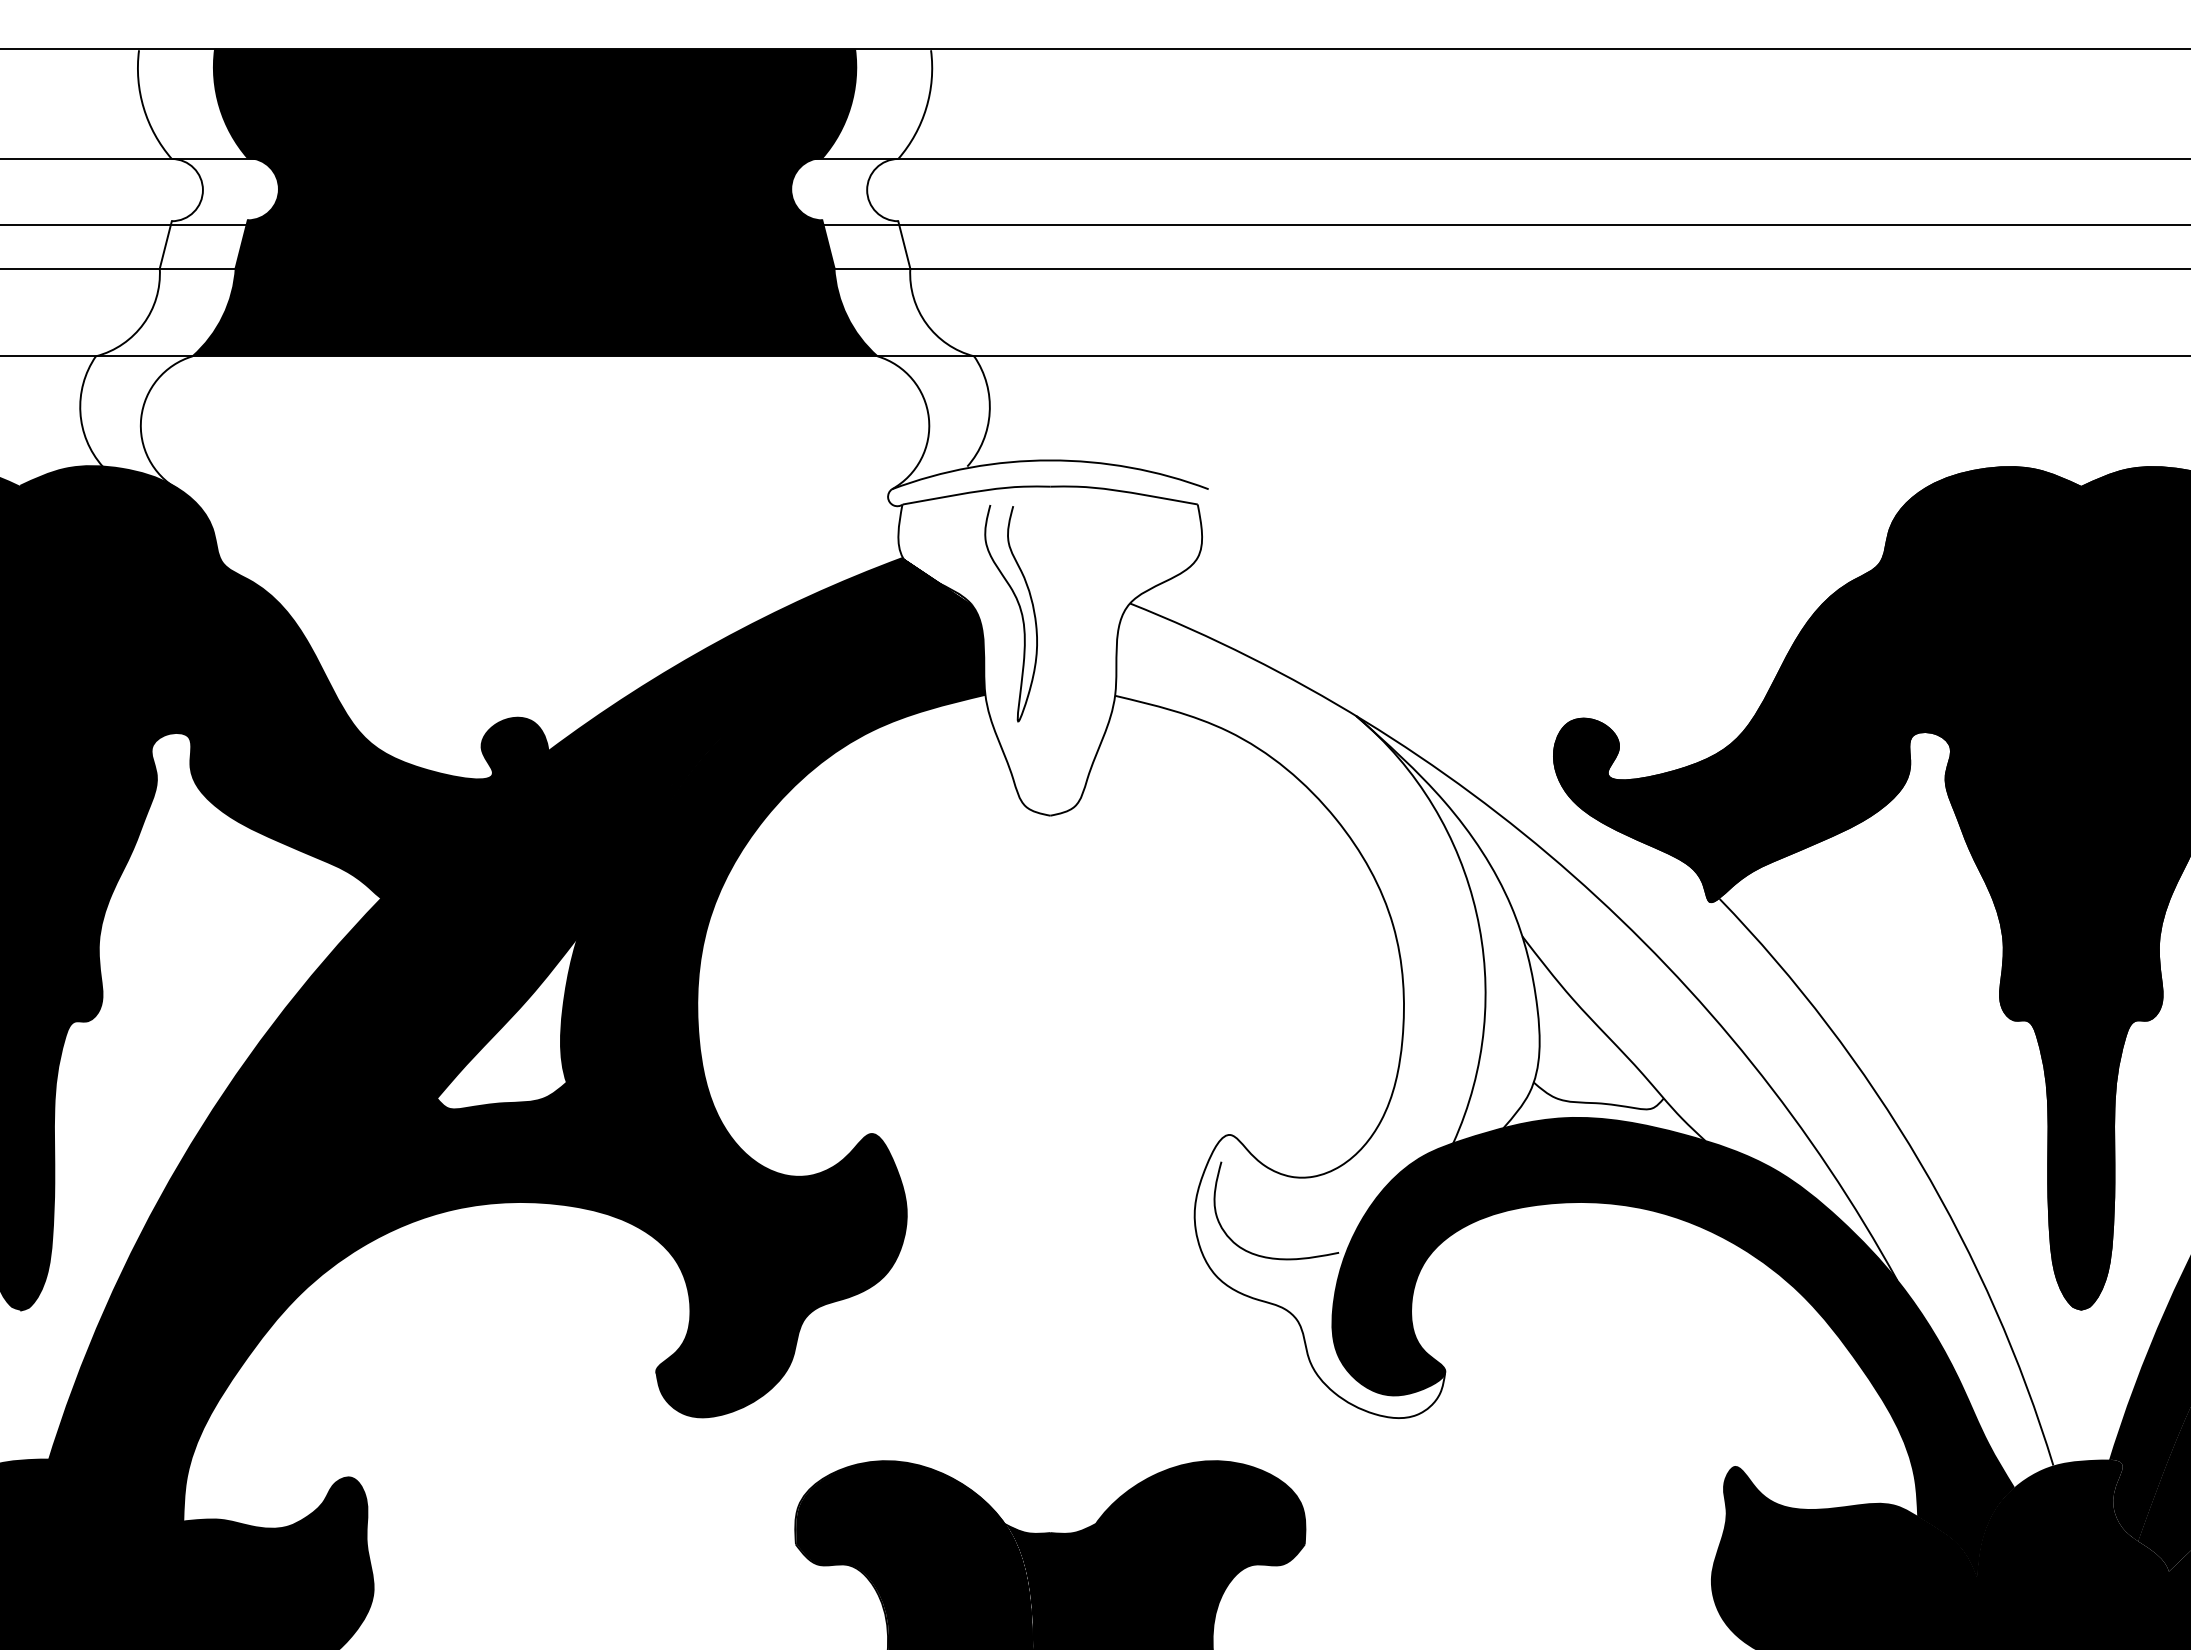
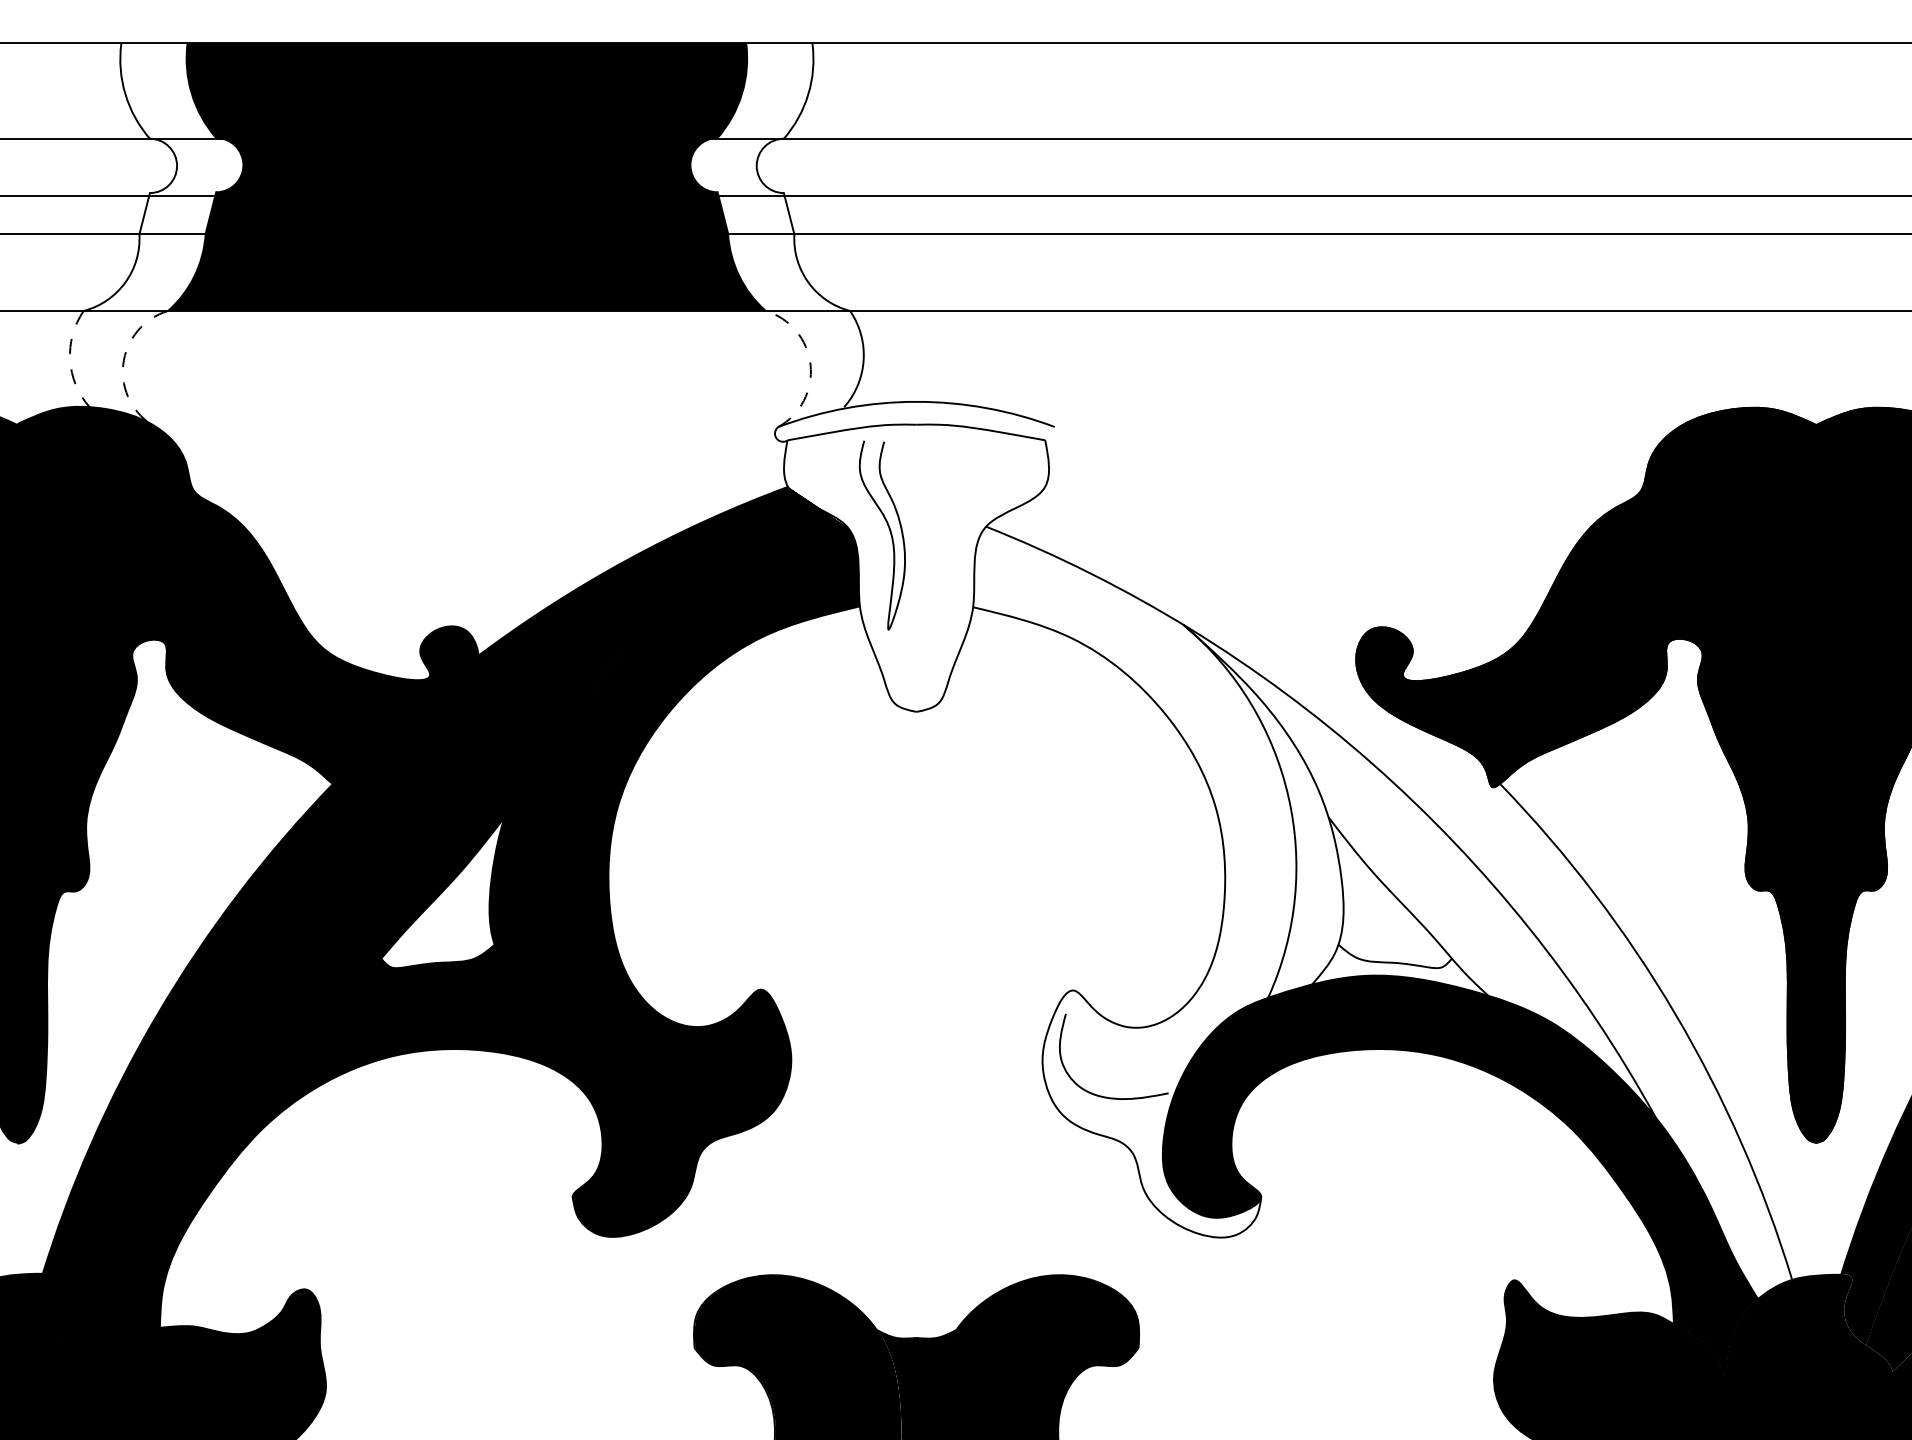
arc: (80, 412) -> (70, 360), solid -> dashed
arc: (141, 418) -> (123, 365), solid -> dashed
arc: (928, 418) -> (810, 365), solid -> dashed

